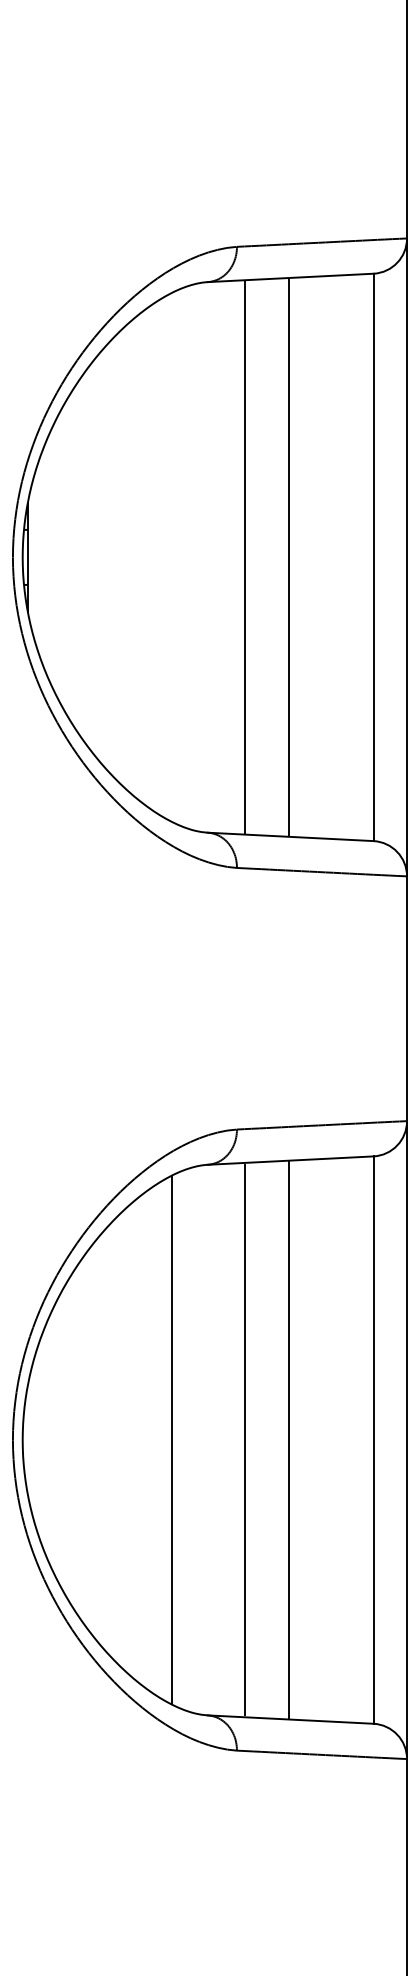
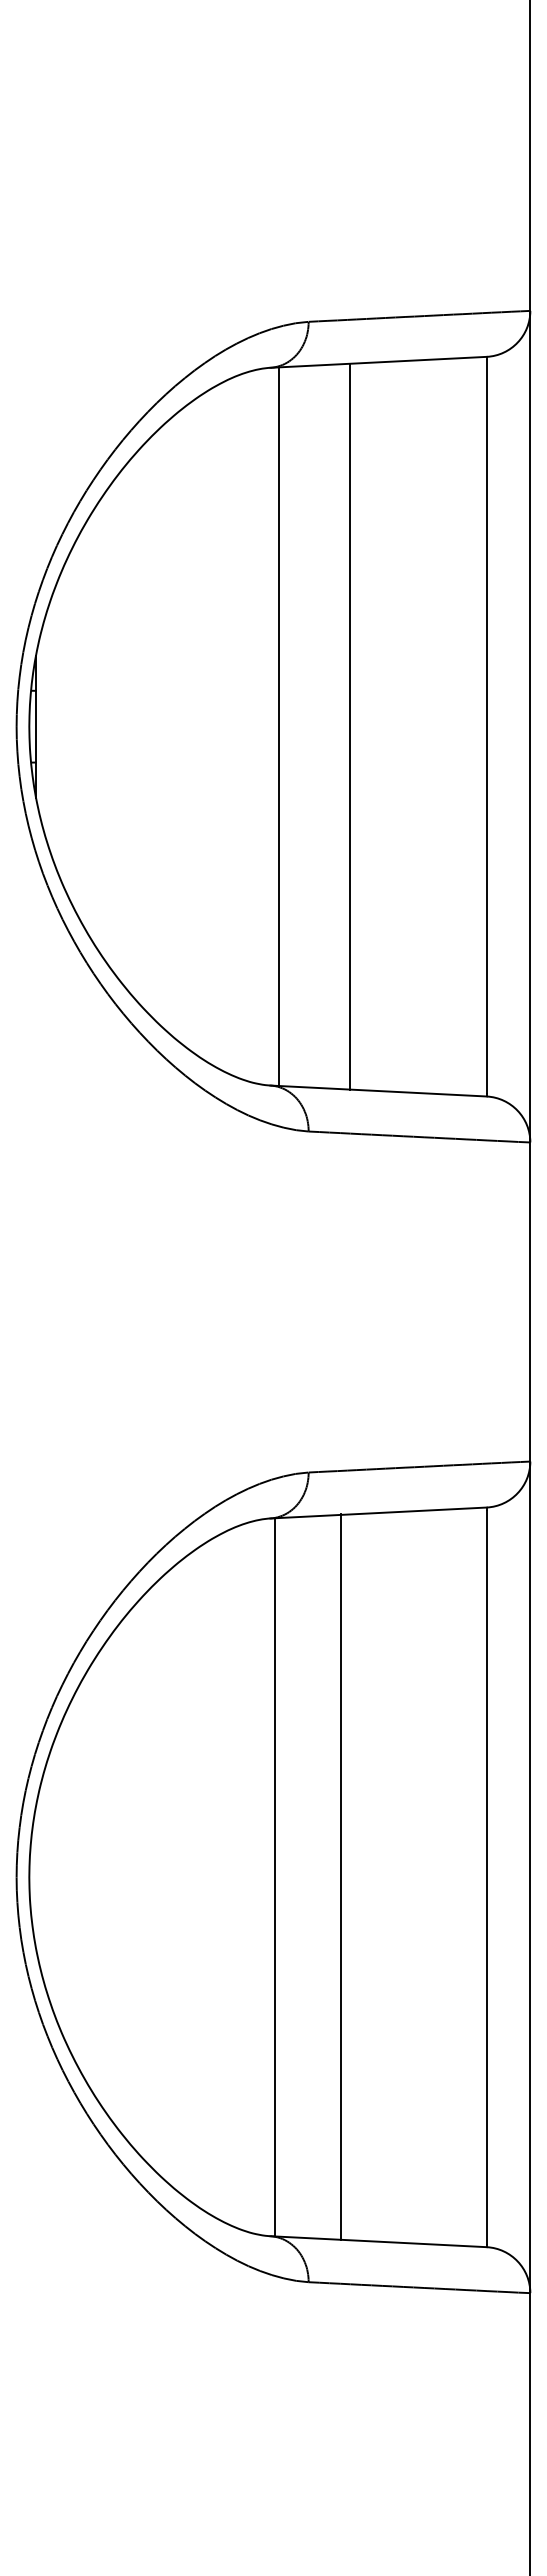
line: (244, 557) -> (278, 726), moved
line: (289, 557) -> (349, 726), moved
line: (171, 1440) -> (223, 1877), removed
line: (244, 1440) -> (274, 1877), moved
line: (289, 1440) -> (340, 1877), moved

